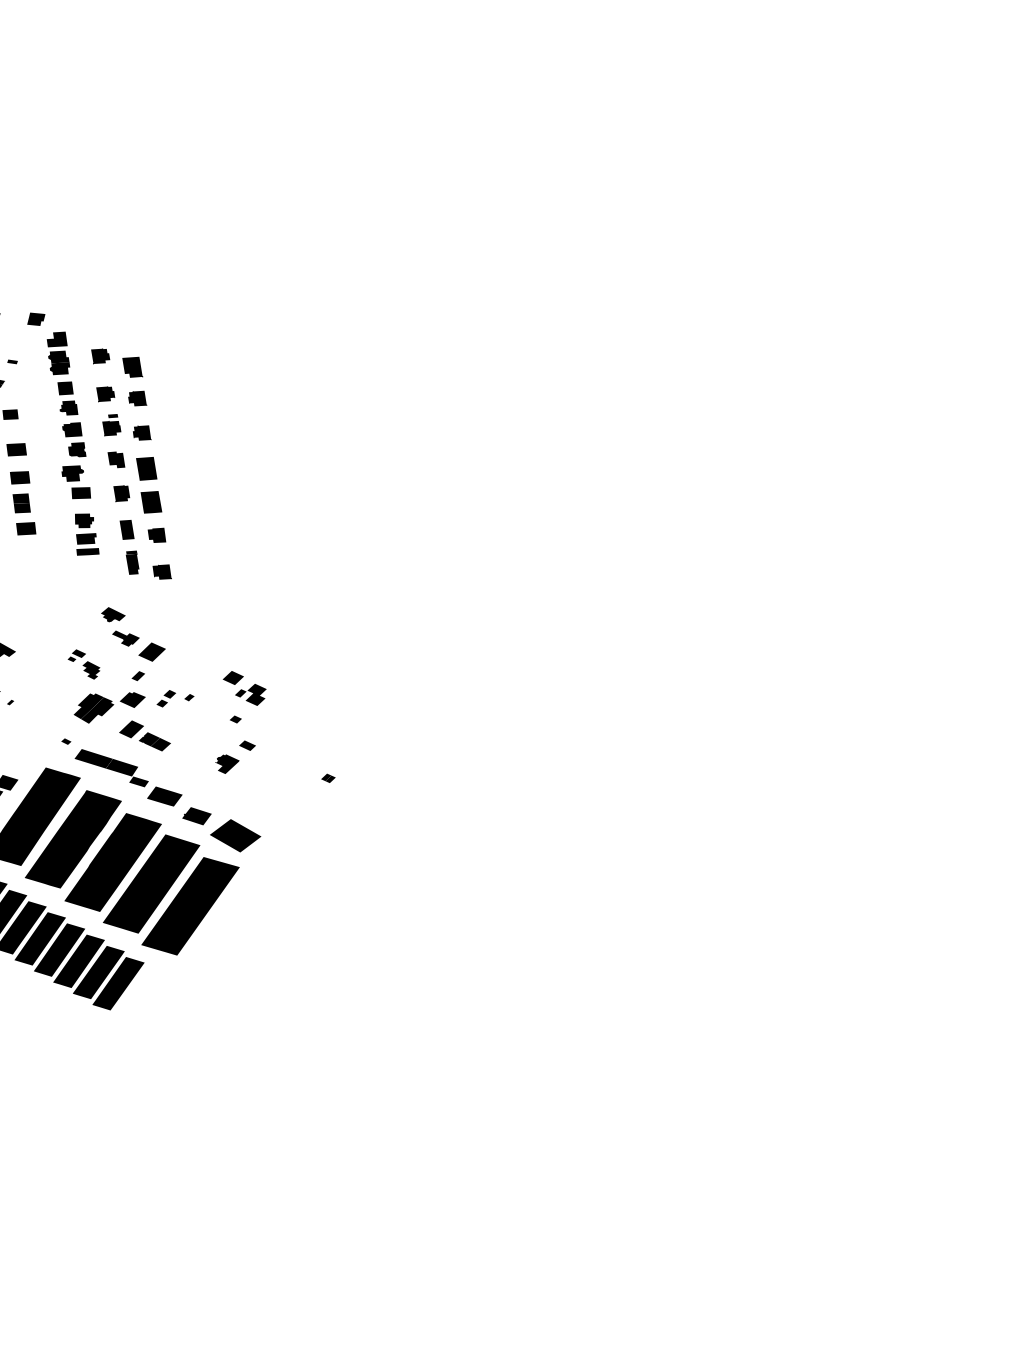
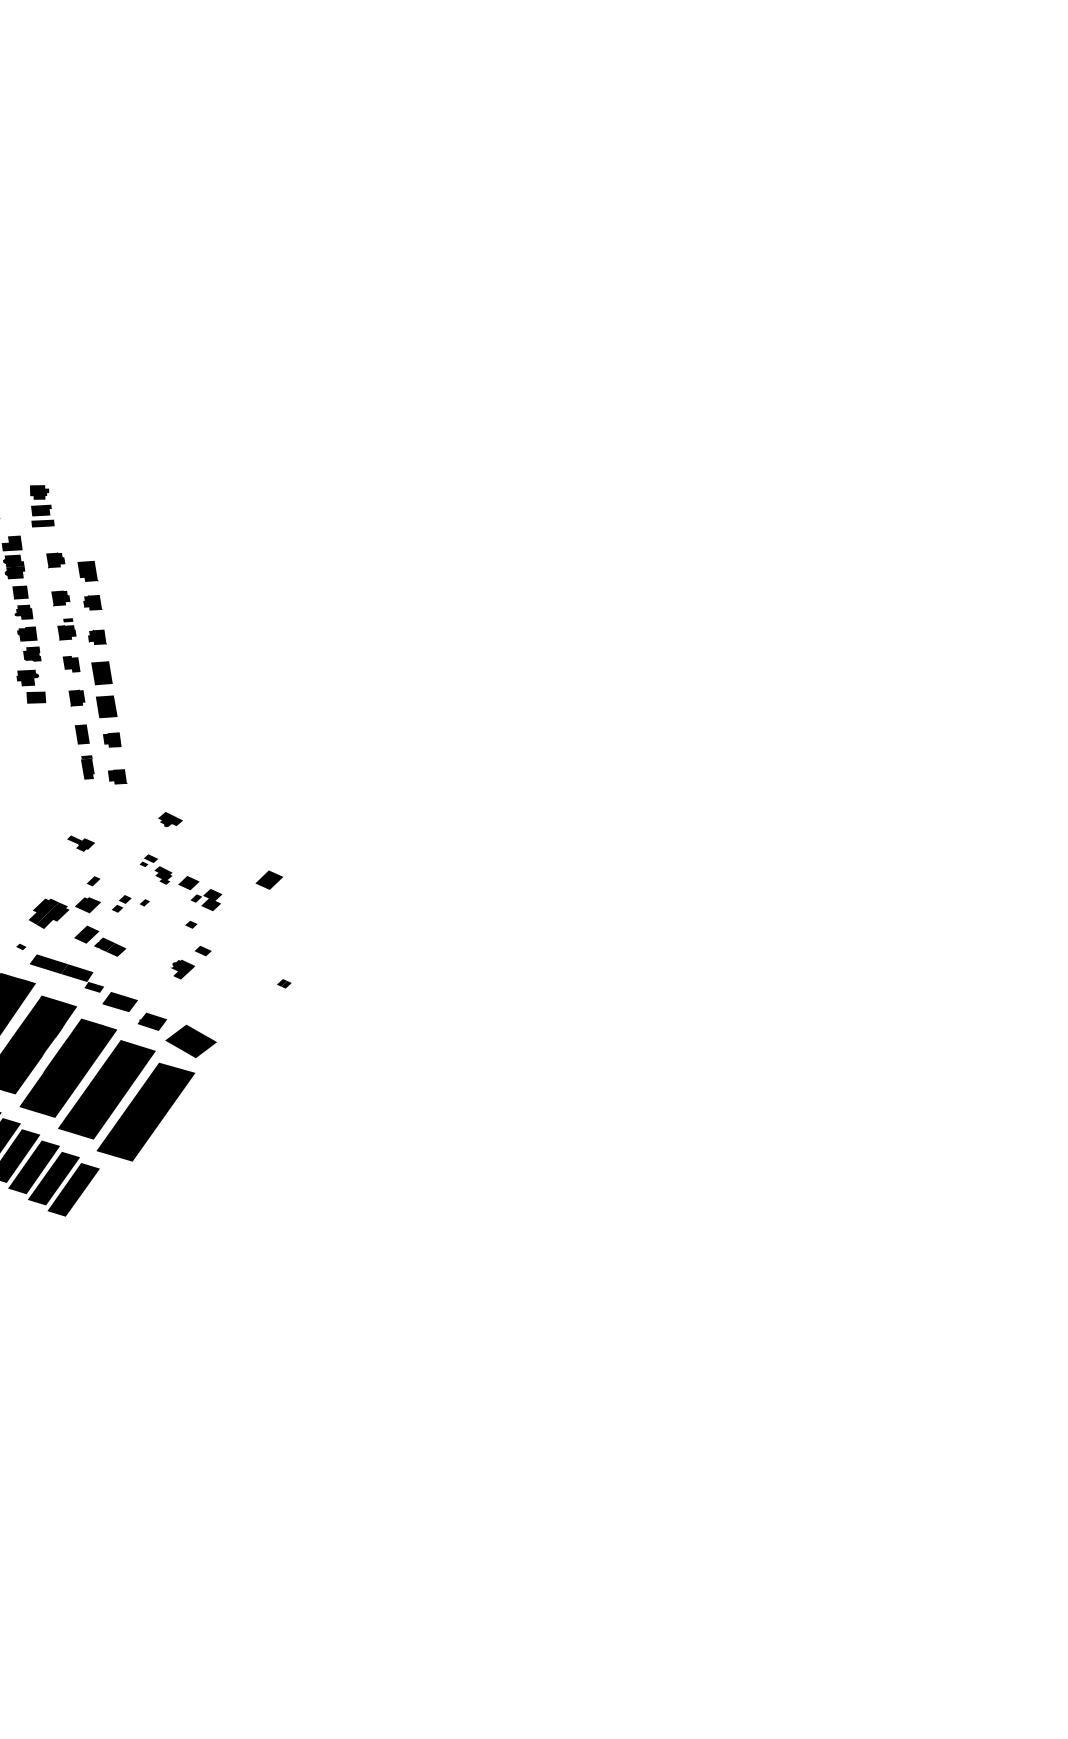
part: (87, 534) -> (42, 506), moved
part: (113, 614) -> (170, 819), moved
part: (151, 651) -> (268, 879), moved
part: (83, 664) -> (155, 869), moved

